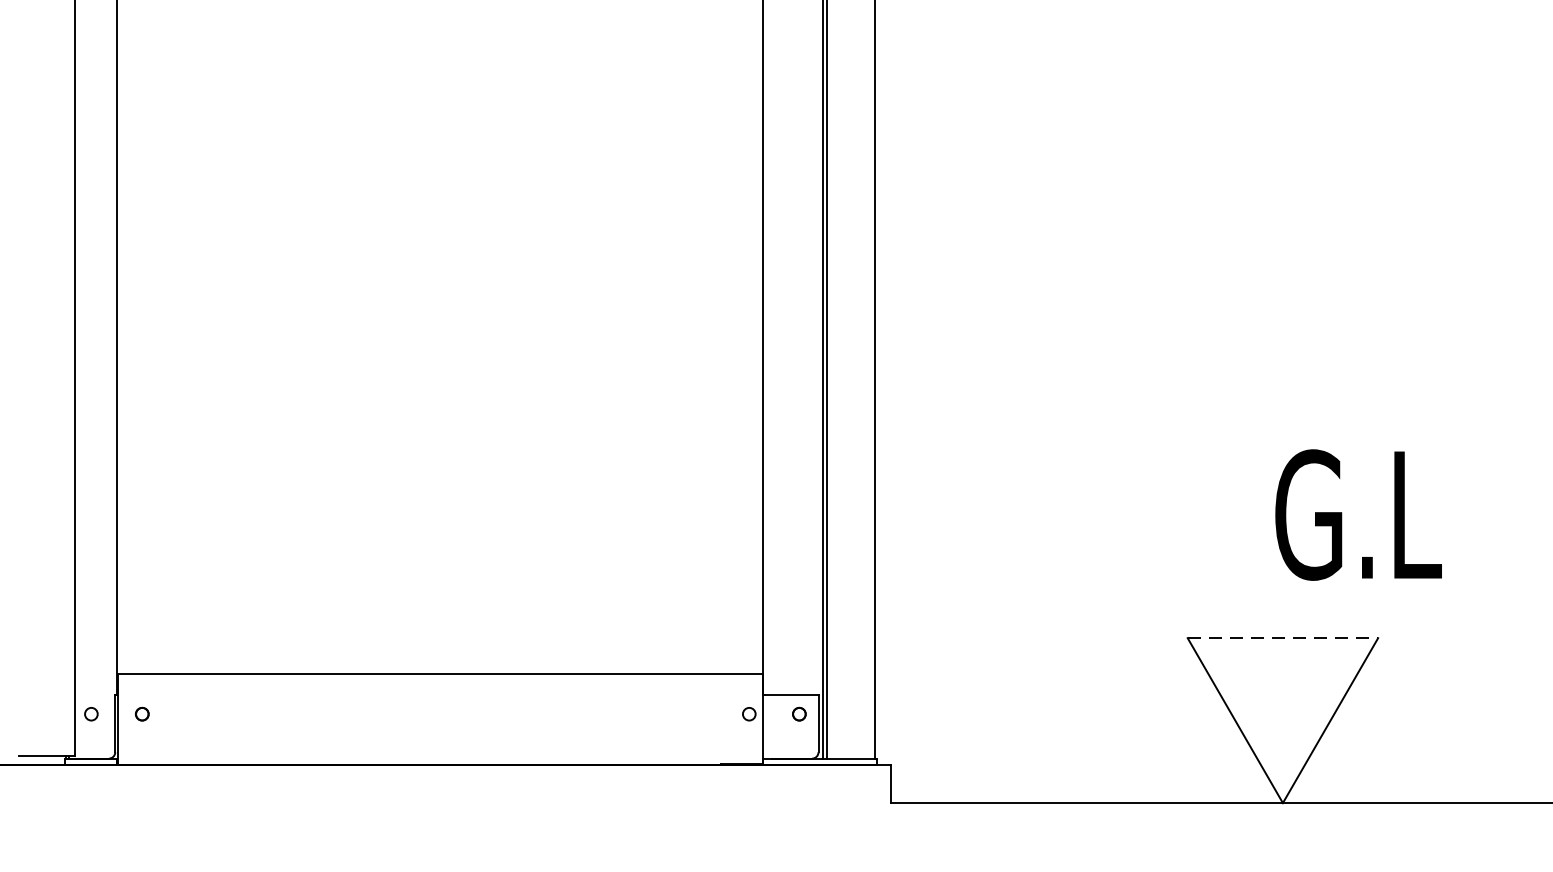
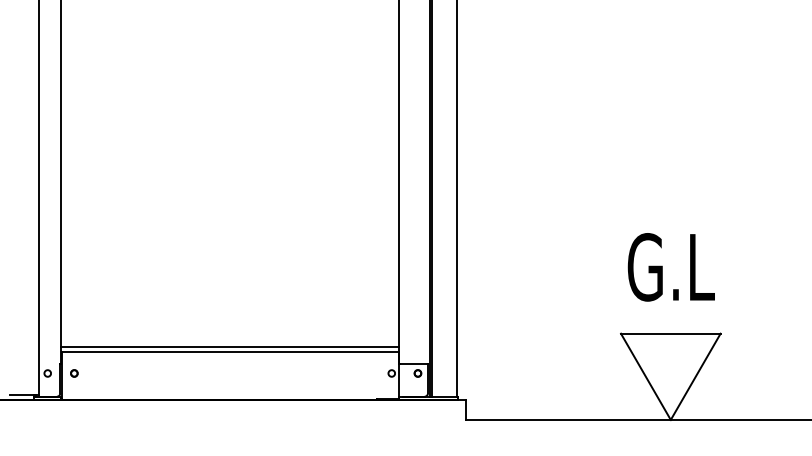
text: (1356, 515) -> (670, 267), moved
line: (1282, 637) -> (670, 333), dashed -> solid
line: (440, 662) -> (230, 346), added

